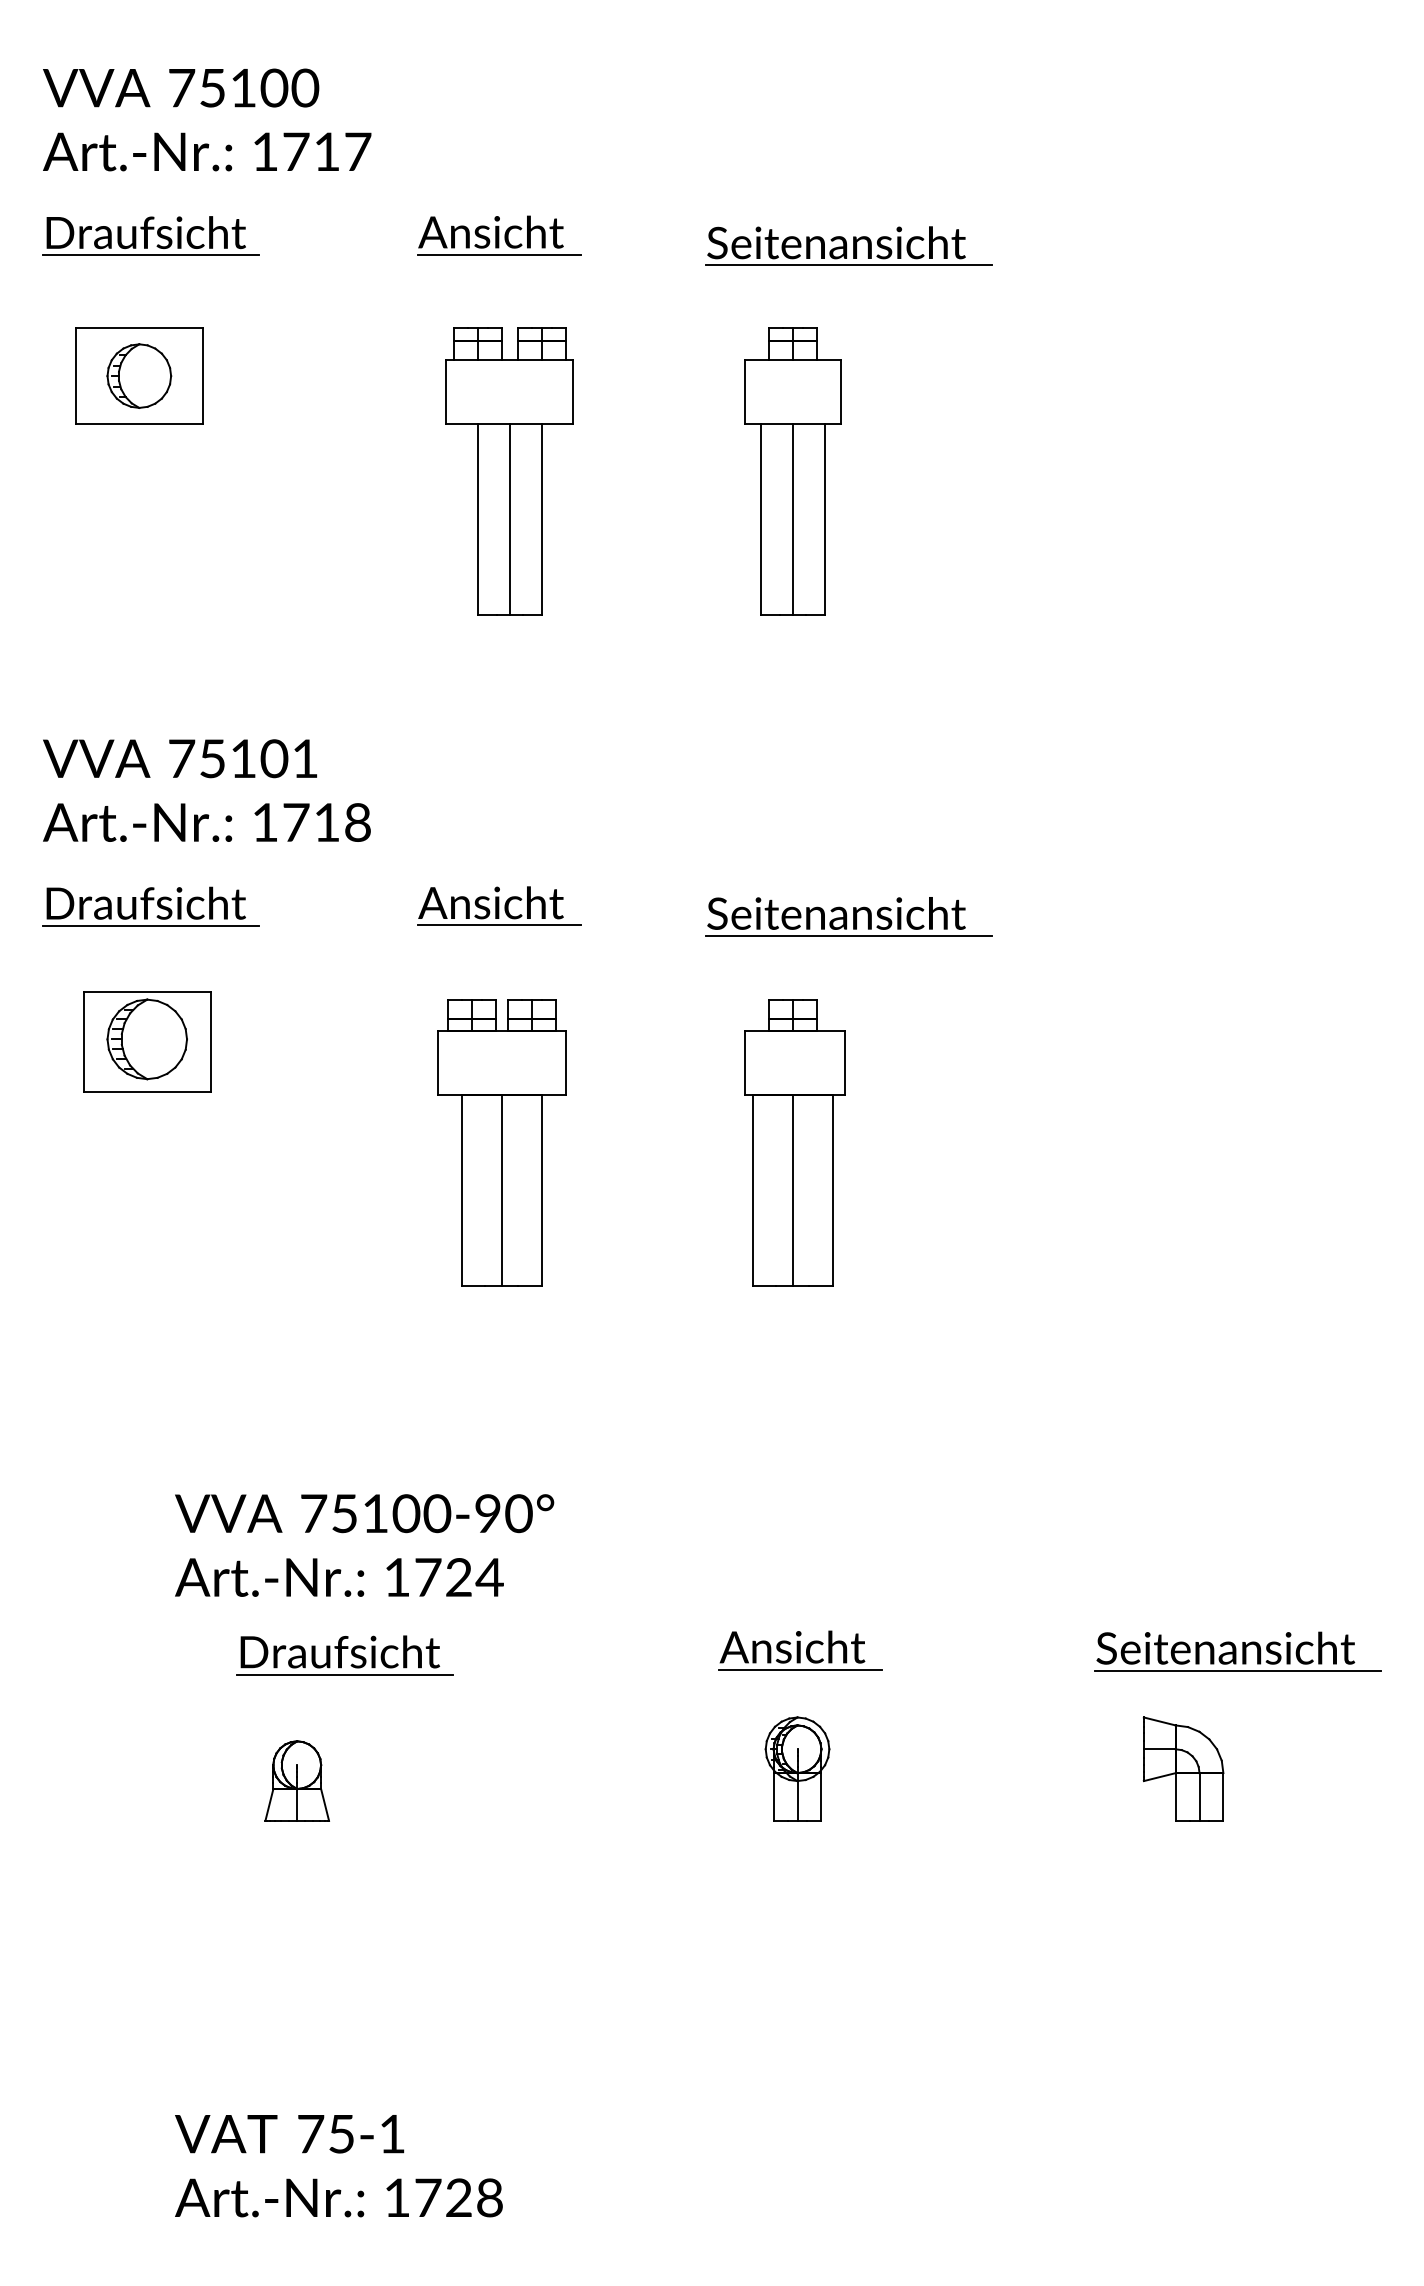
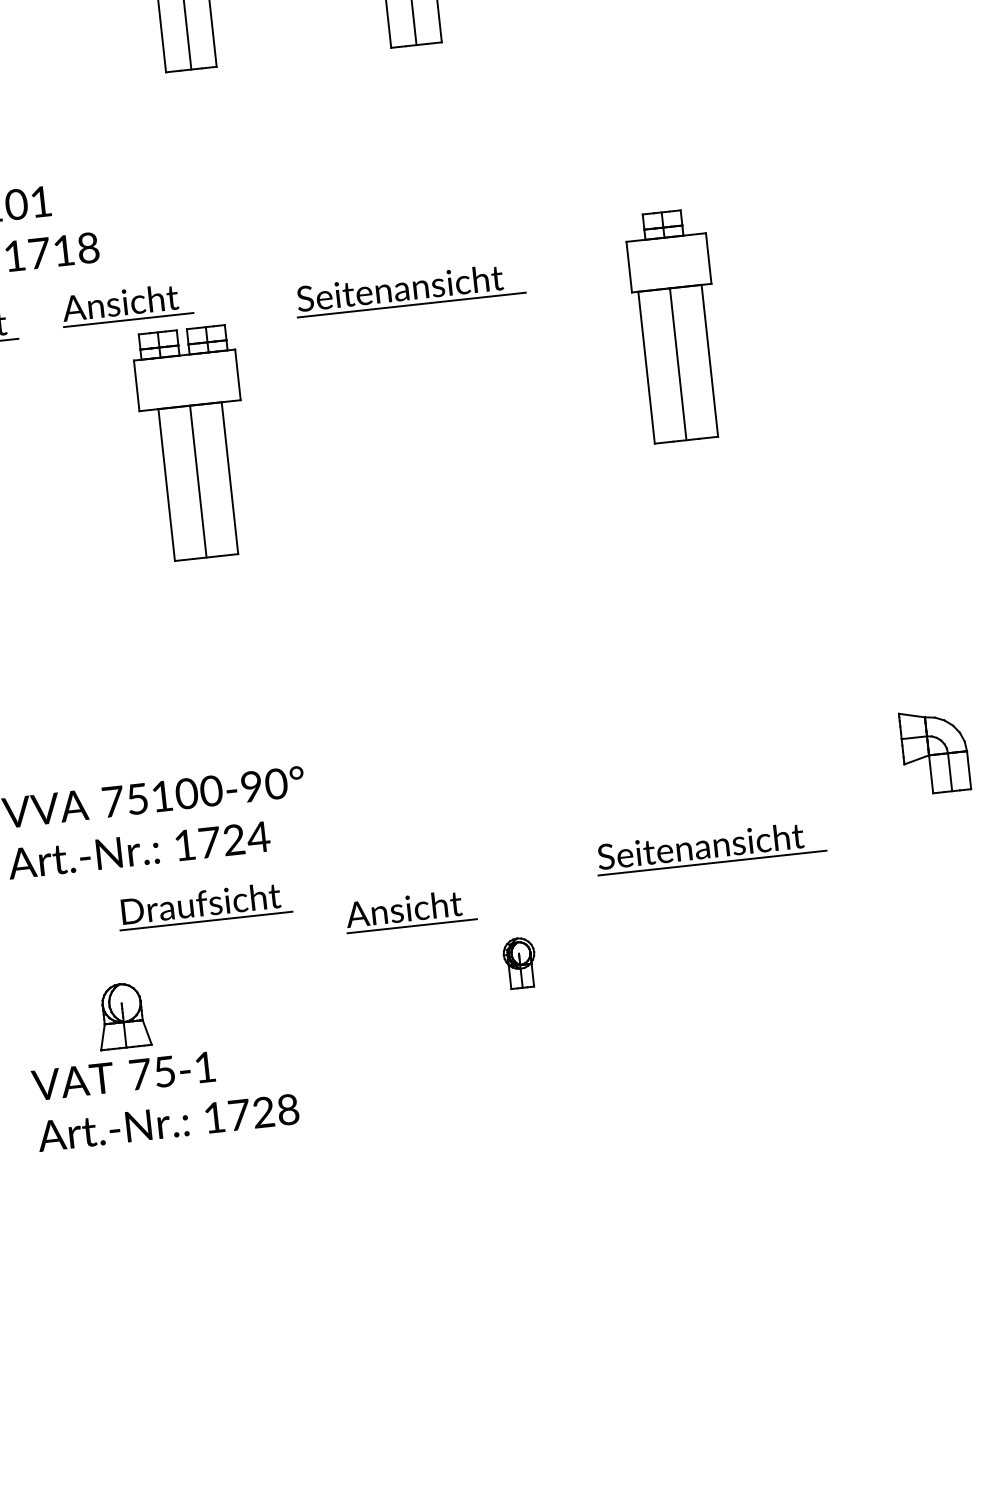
part: (499, 905) -> (127, 304), moved
part: (848, 916) -> (409, 289), moved
part: (501, 1142) -> (193, 443), moved
part: (794, 1142) -> (675, 325), moved
part: (800, 1650) -> (410, 910), moved
part: (1237, 1651) -> (710, 847), moved
part: (344, 1655) -> (204, 905), moved
part: (797, 1768) -> (519, 962), size x0.6
part: (1183, 1768) -> (934, 750), moved
text: (338, 2166) -> (165, 1097), moved

